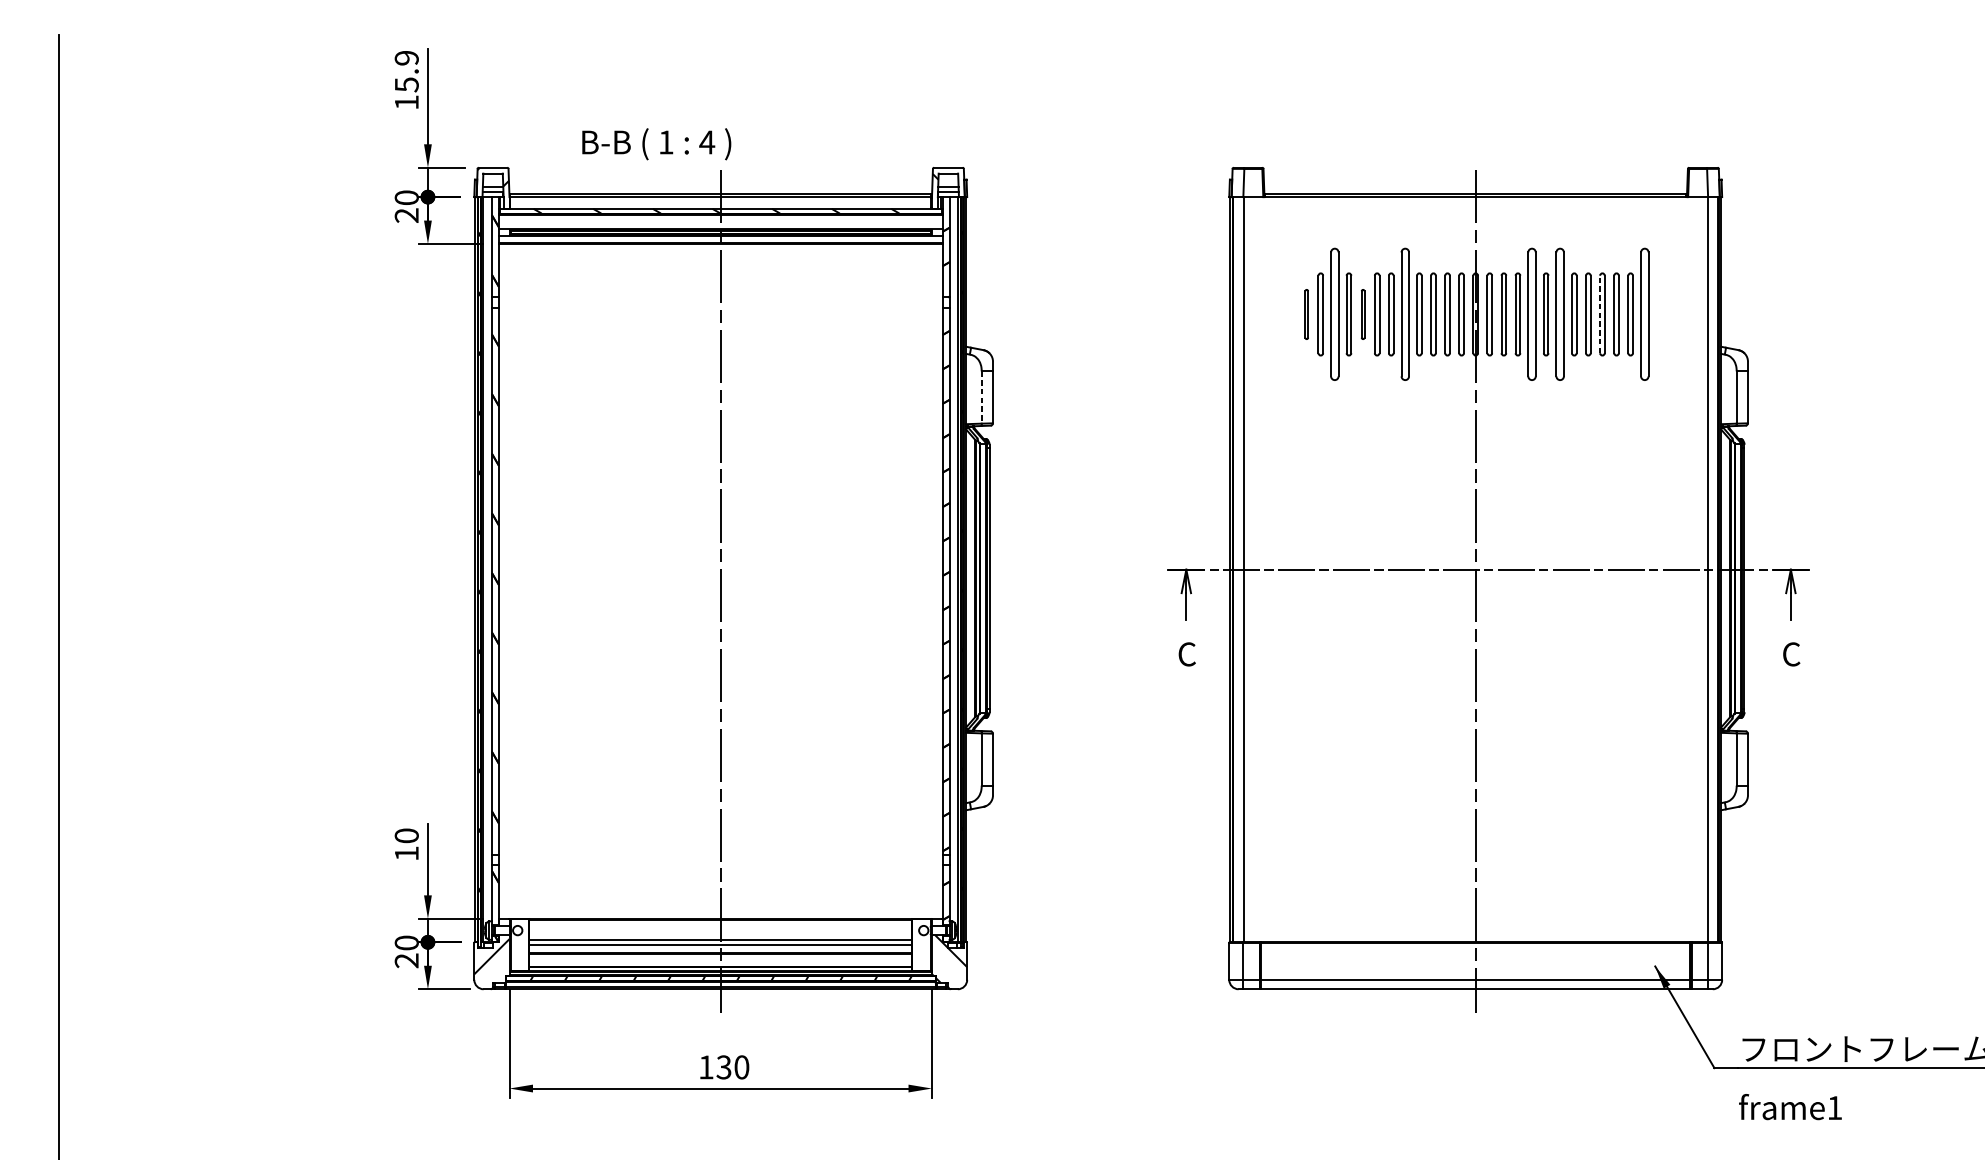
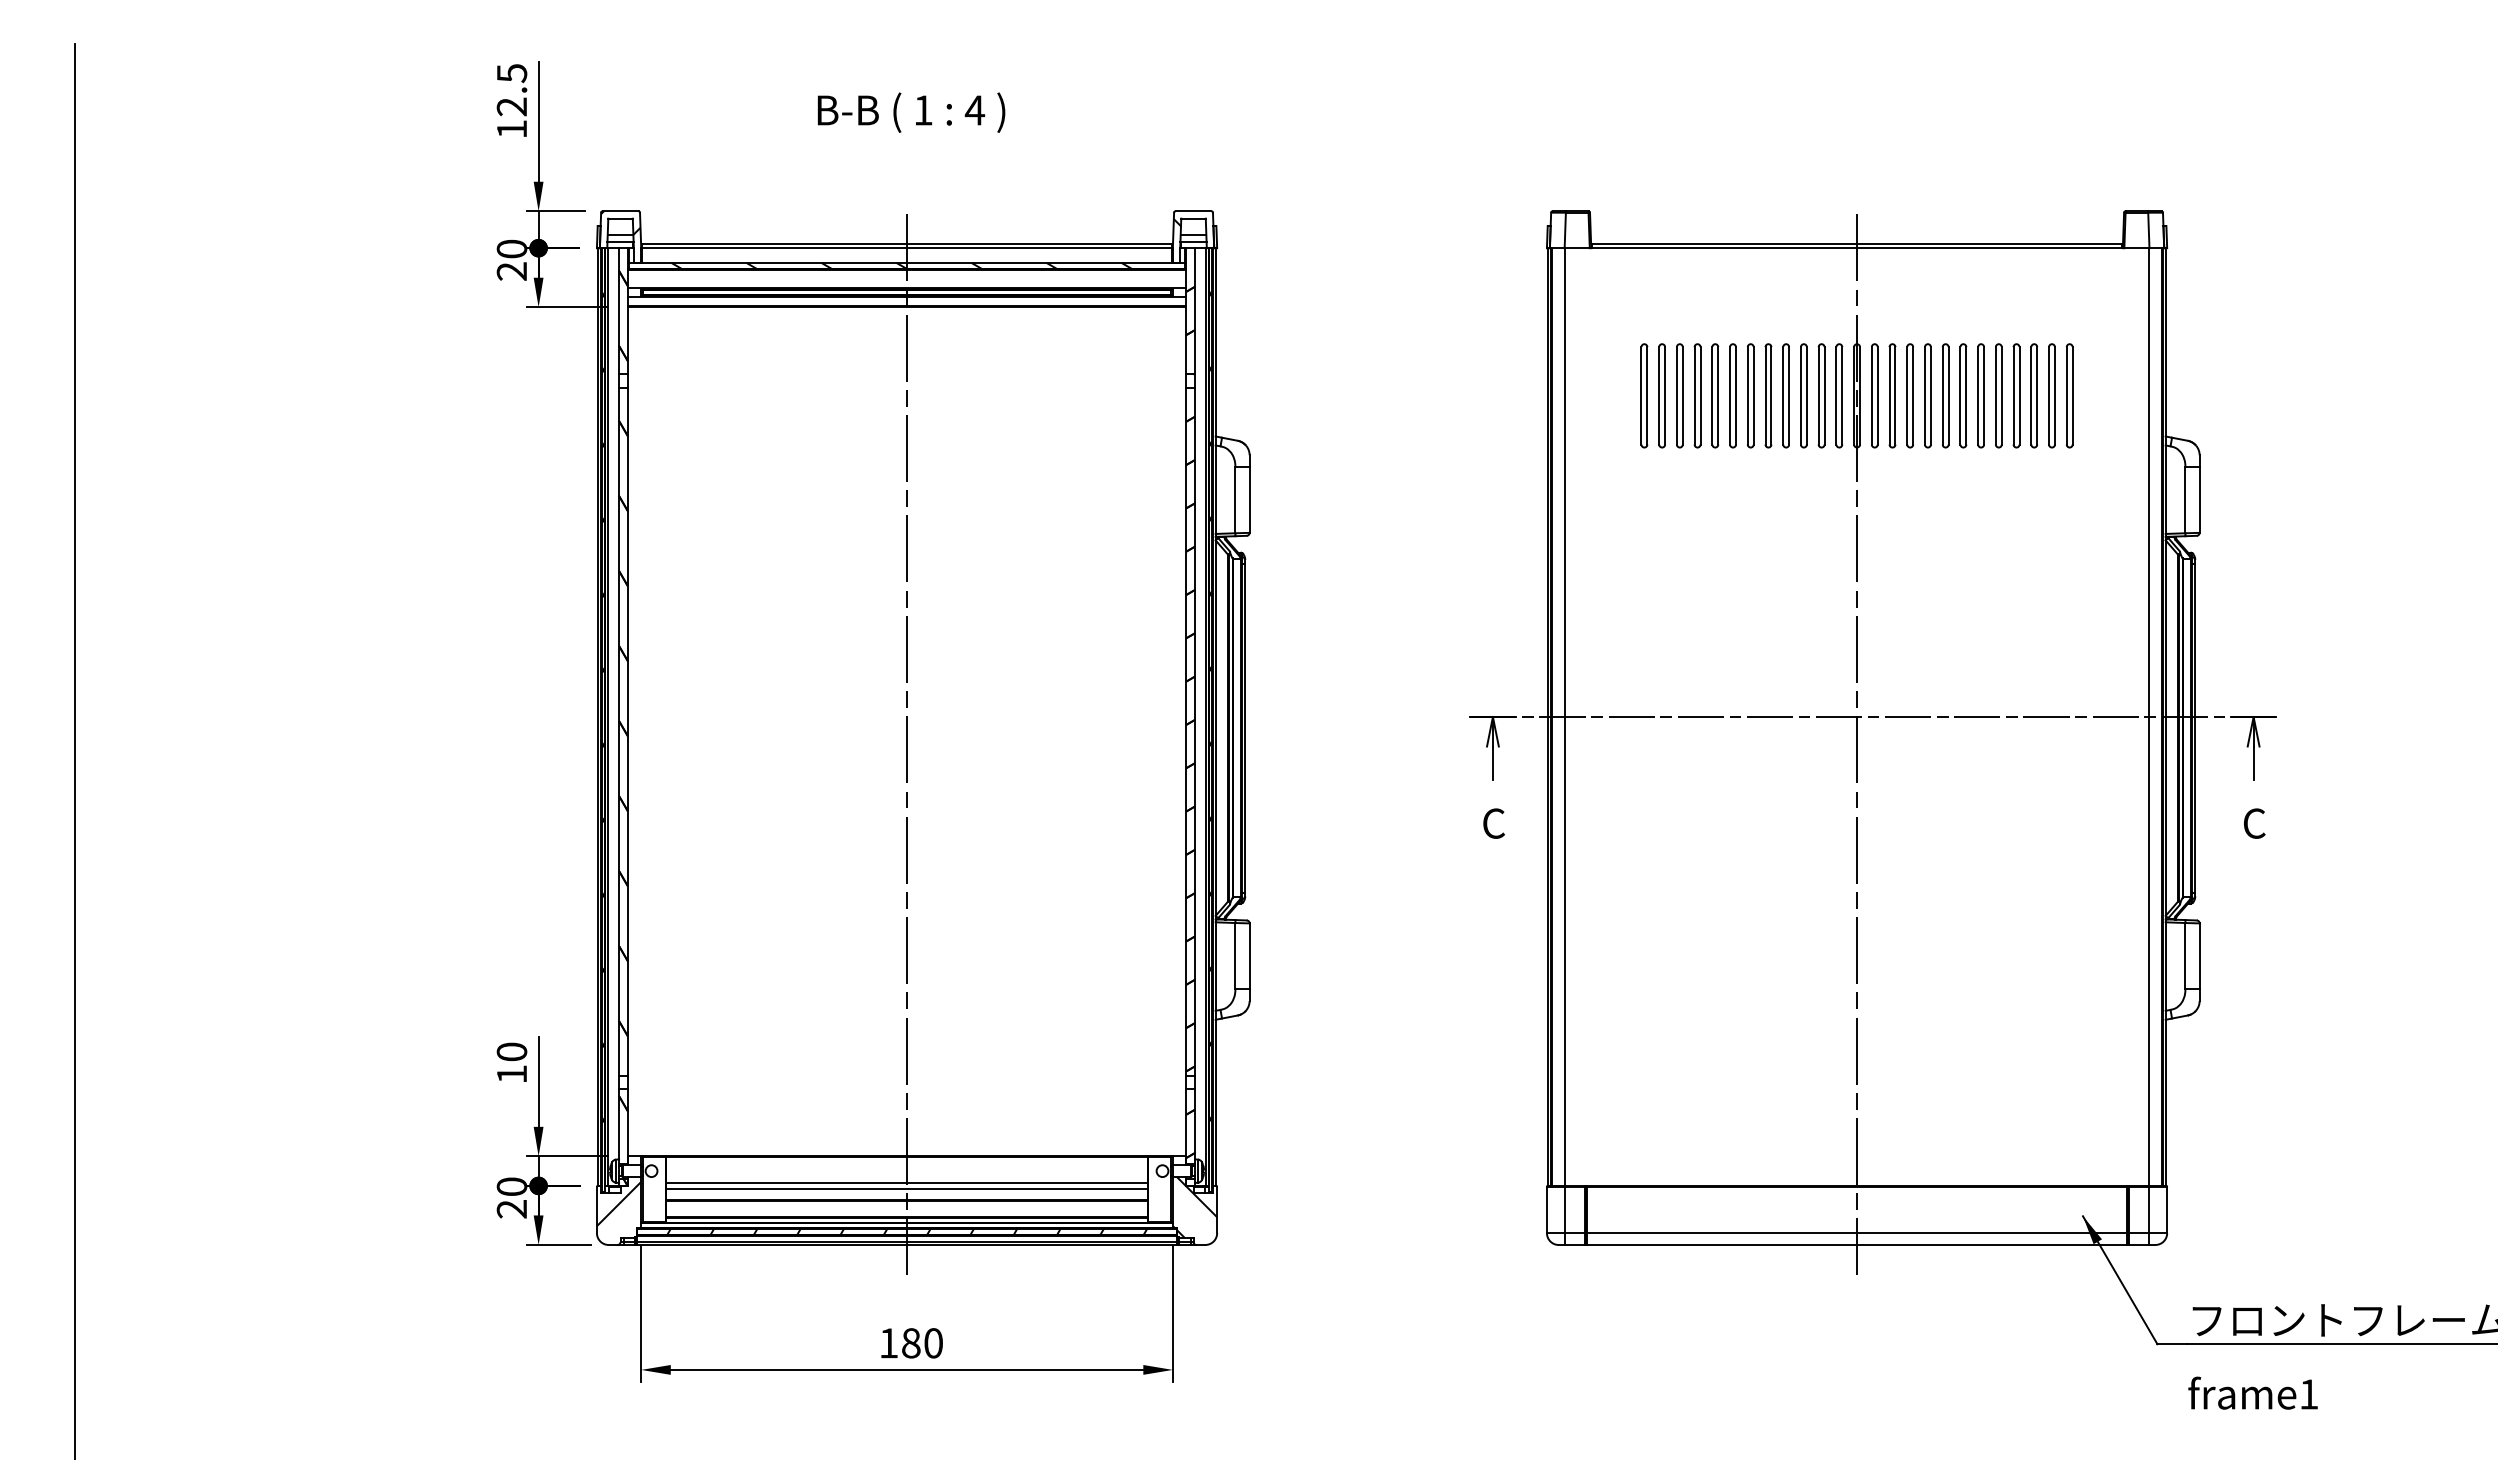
text: (406, 71) -> (511, 90), 15.9 -> 12.5
text: (656, 144) -> (911, 112), moved
part: (1306, 314) -> (1644, 395), size x1.67
part: (1334, 314) -> (1679, 395), size x0.62
part: (1363, 314) -> (1715, 395), size x1.67
part: (1405, 314) -> (1768, 395), size x0.62
part: (1531, 314) -> (1927, 395), size x0.62
part: (1560, 314) -> (1963, 395), size x0.62
line: (1600, 314) -> (2013, 395), dashed -> solid
part: (1644, 314) -> (2069, 395), size x0.62
line: (981, 397) -> (1235, 500), dashed -> solid
text: (723, 1067) -> (910, 1343), 130 -> 180

